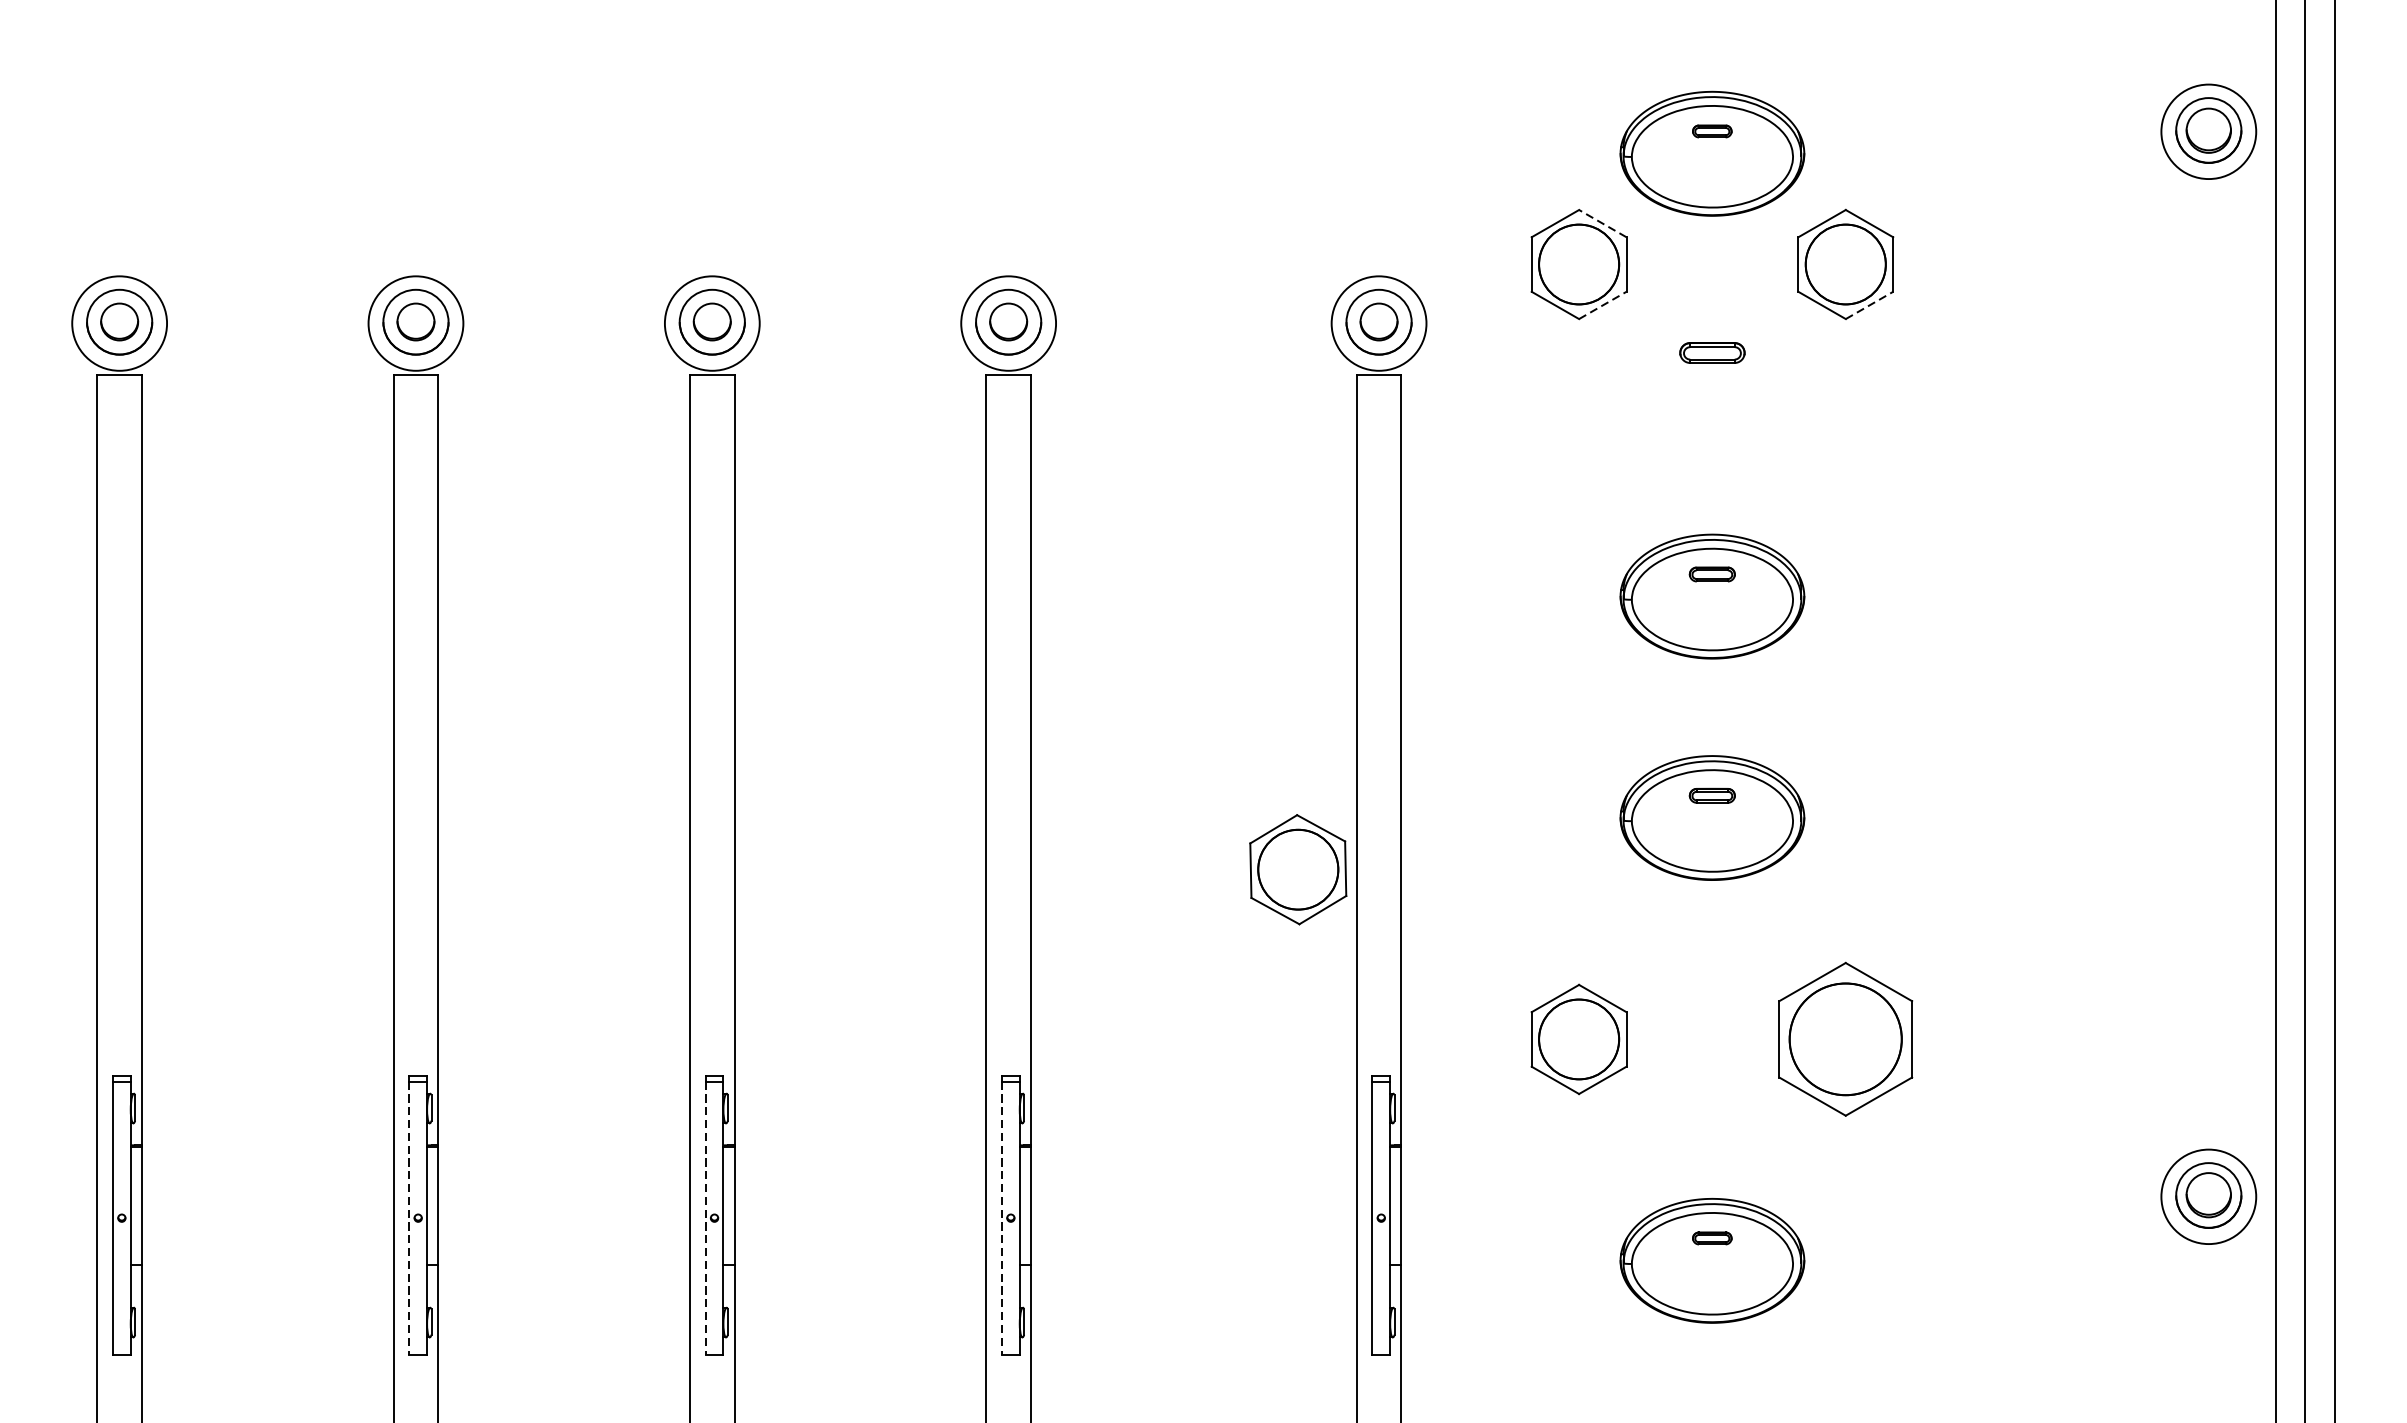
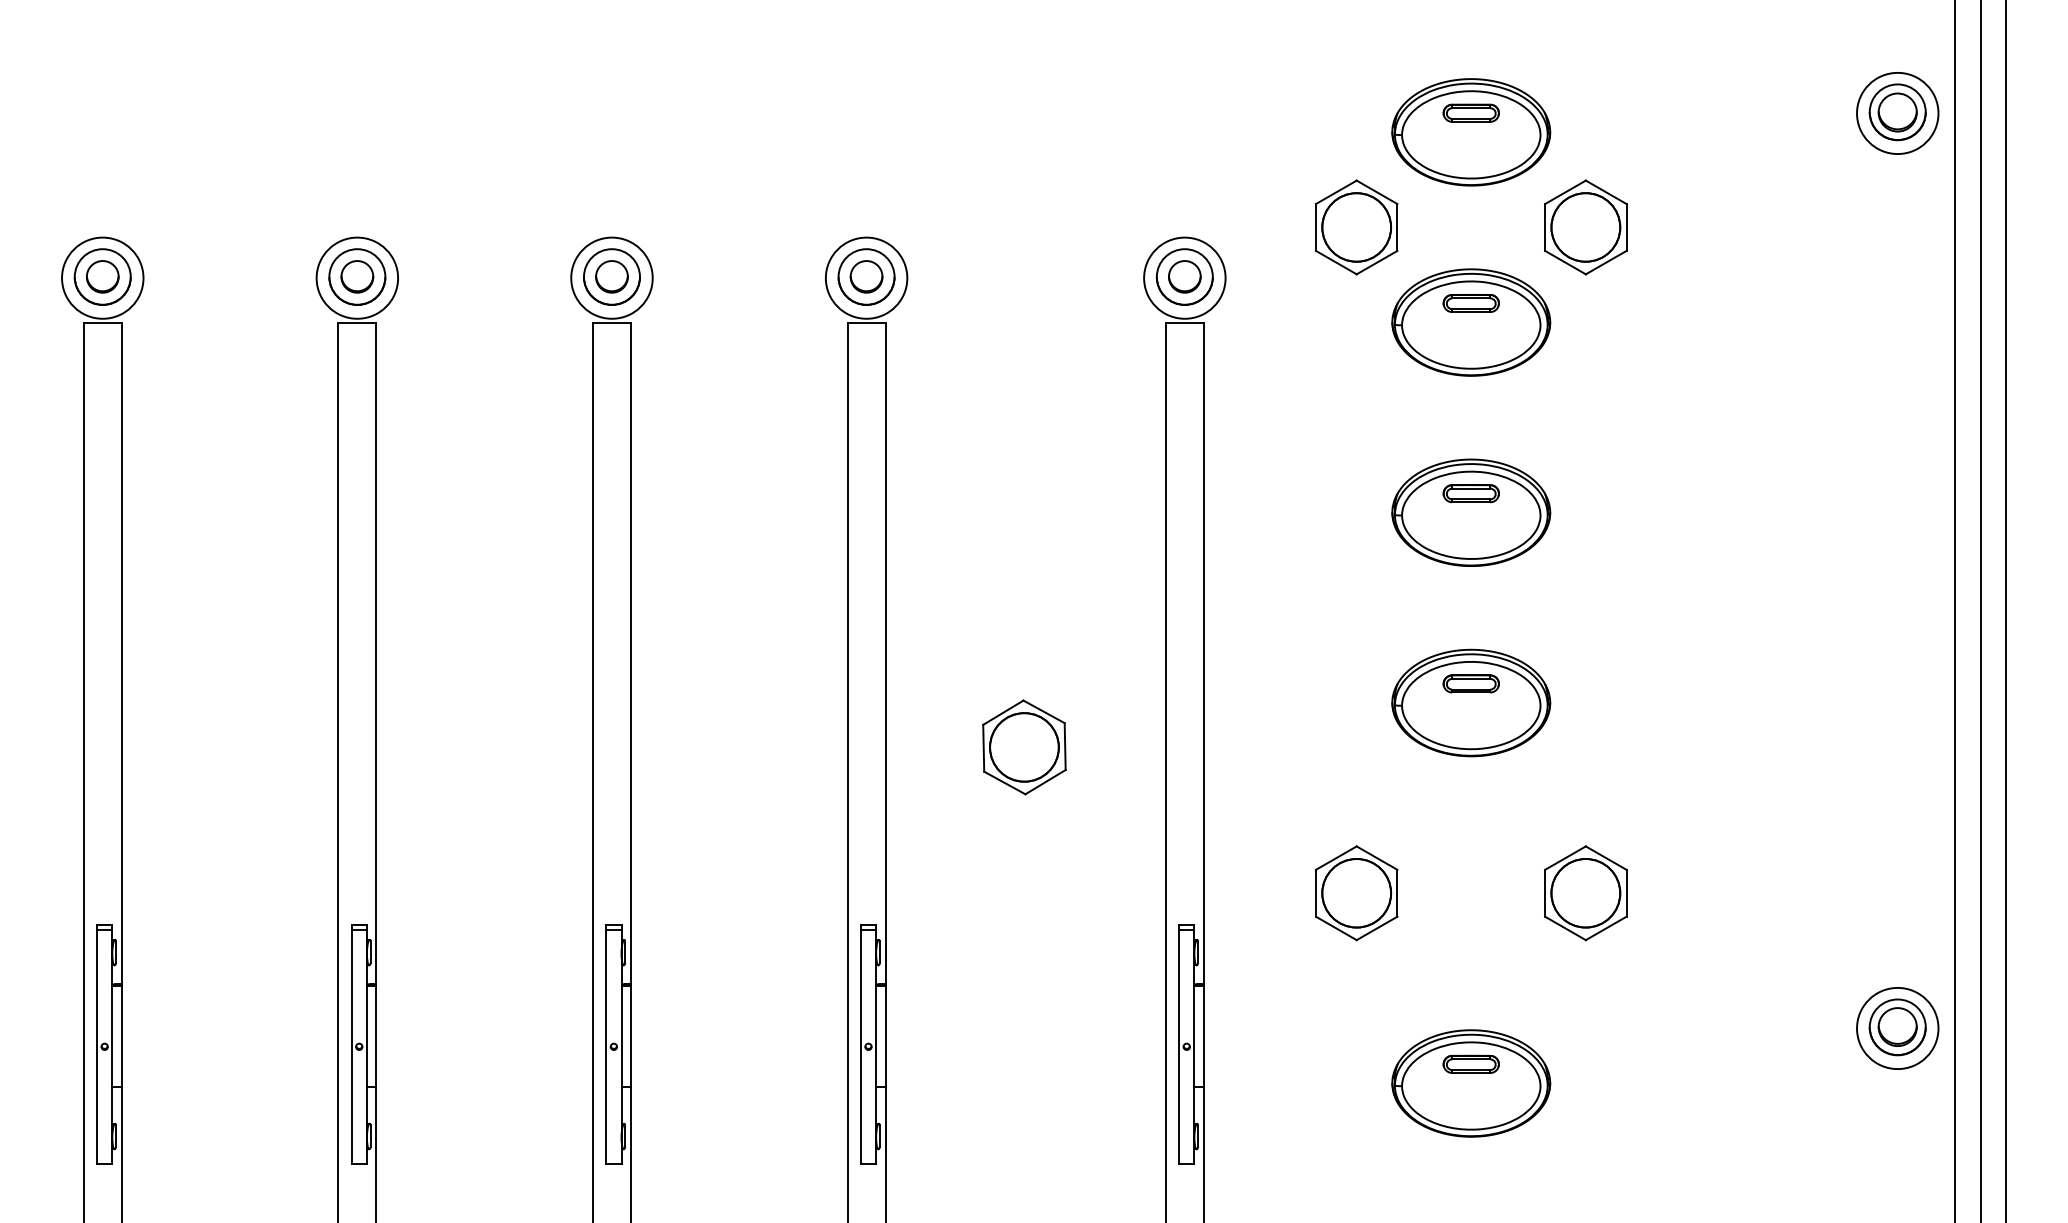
part: (1711, 130) -> (1470, 112), size x1.67
line: (1602, 223) -> (1376, 192), dashed -> solid
line: (1603, 305) -> (1377, 262), dashed -> solid
line: (1869, 305) -> (1606, 262), dashed -> solid
part: (1712, 375) -> (1471, 322), added
part: (1711, 574) -> (1470, 493), size x1.43
part: (1711, 795) -> (1470, 683), size x1.43
part: (1298, 869) -> (1024, 747), moved
part: (1845, 1039) -> (1585, 893), size x0.71
line: (409, 1218) -> (351, 1047), dashed -> solid
line: (705, 1218) -> (606, 1047), dashed -> solid
line: (1001, 1218) -> (860, 1047), dashed -> solid
part: (1711, 1237) -> (1470, 1063), size x1.67

